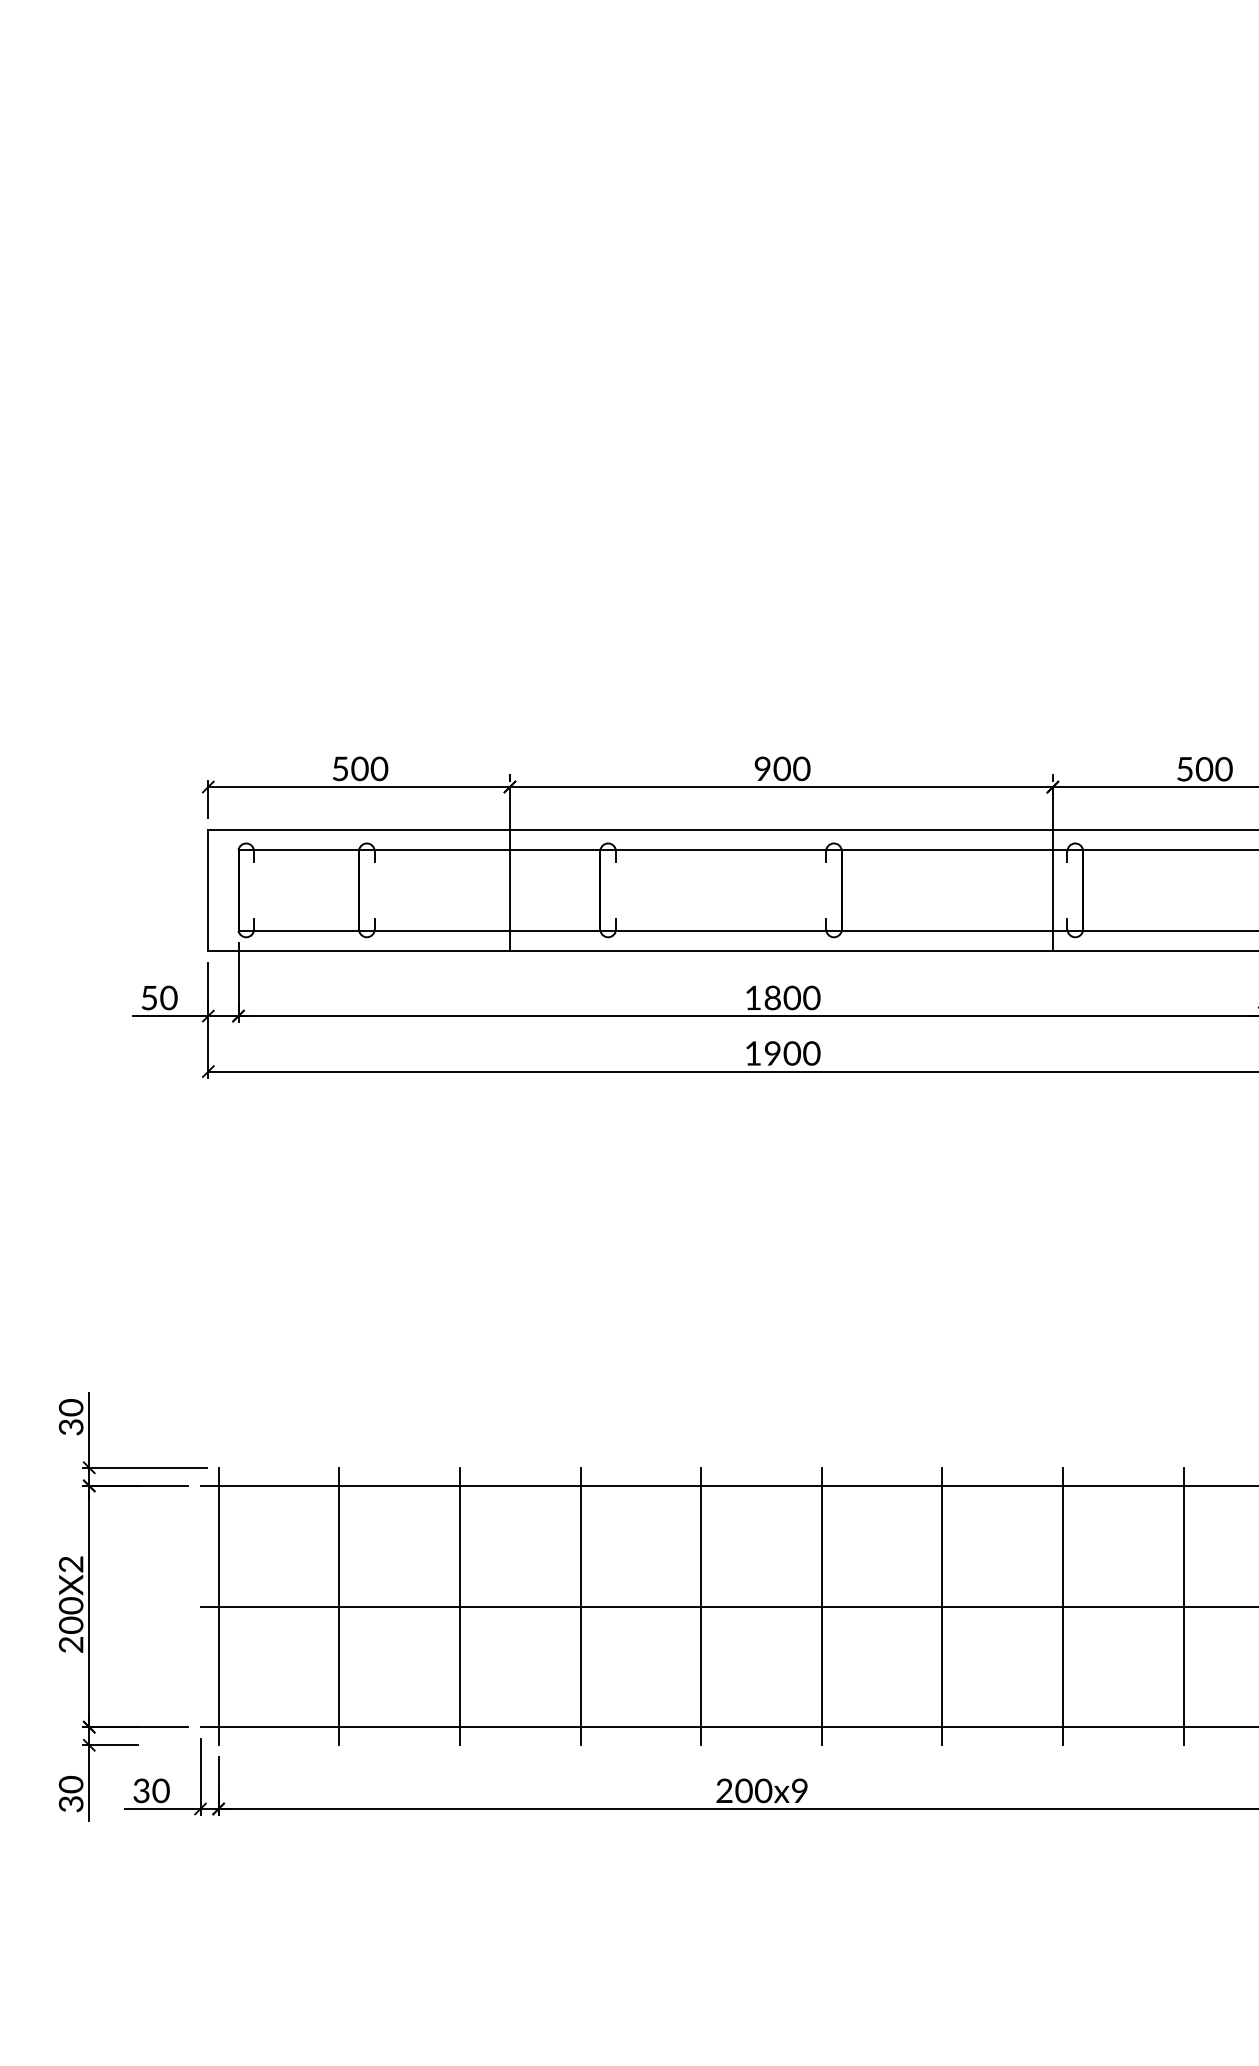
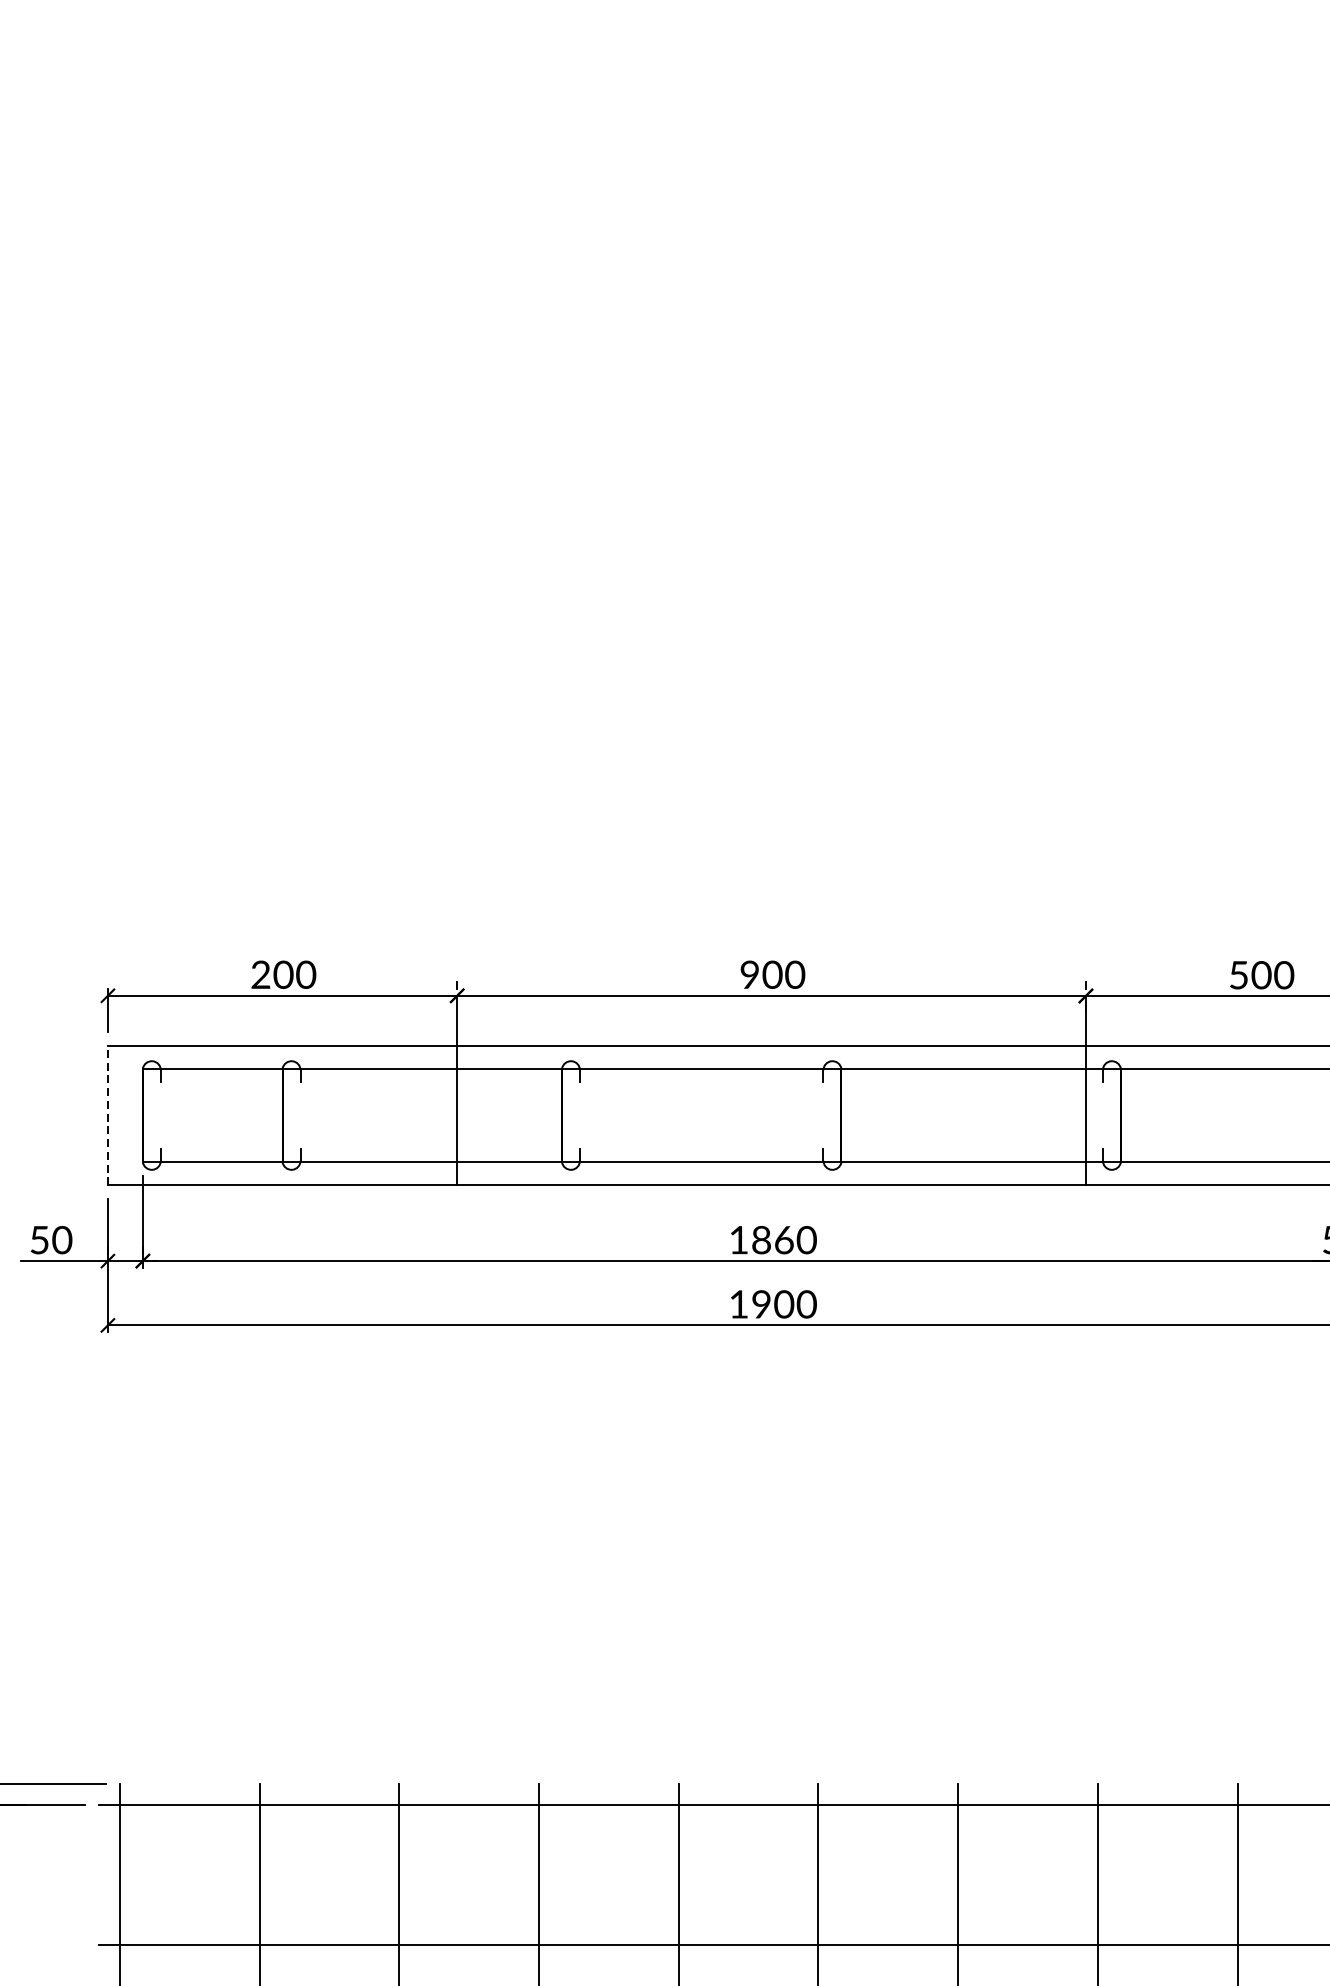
text: (340, 768) -> (260, 974), 500 -> 200
line: (208, 889) -> (108, 1114), solid -> dashed
text: (792, 997) -> (784, 1239), 1800 -> 1860

